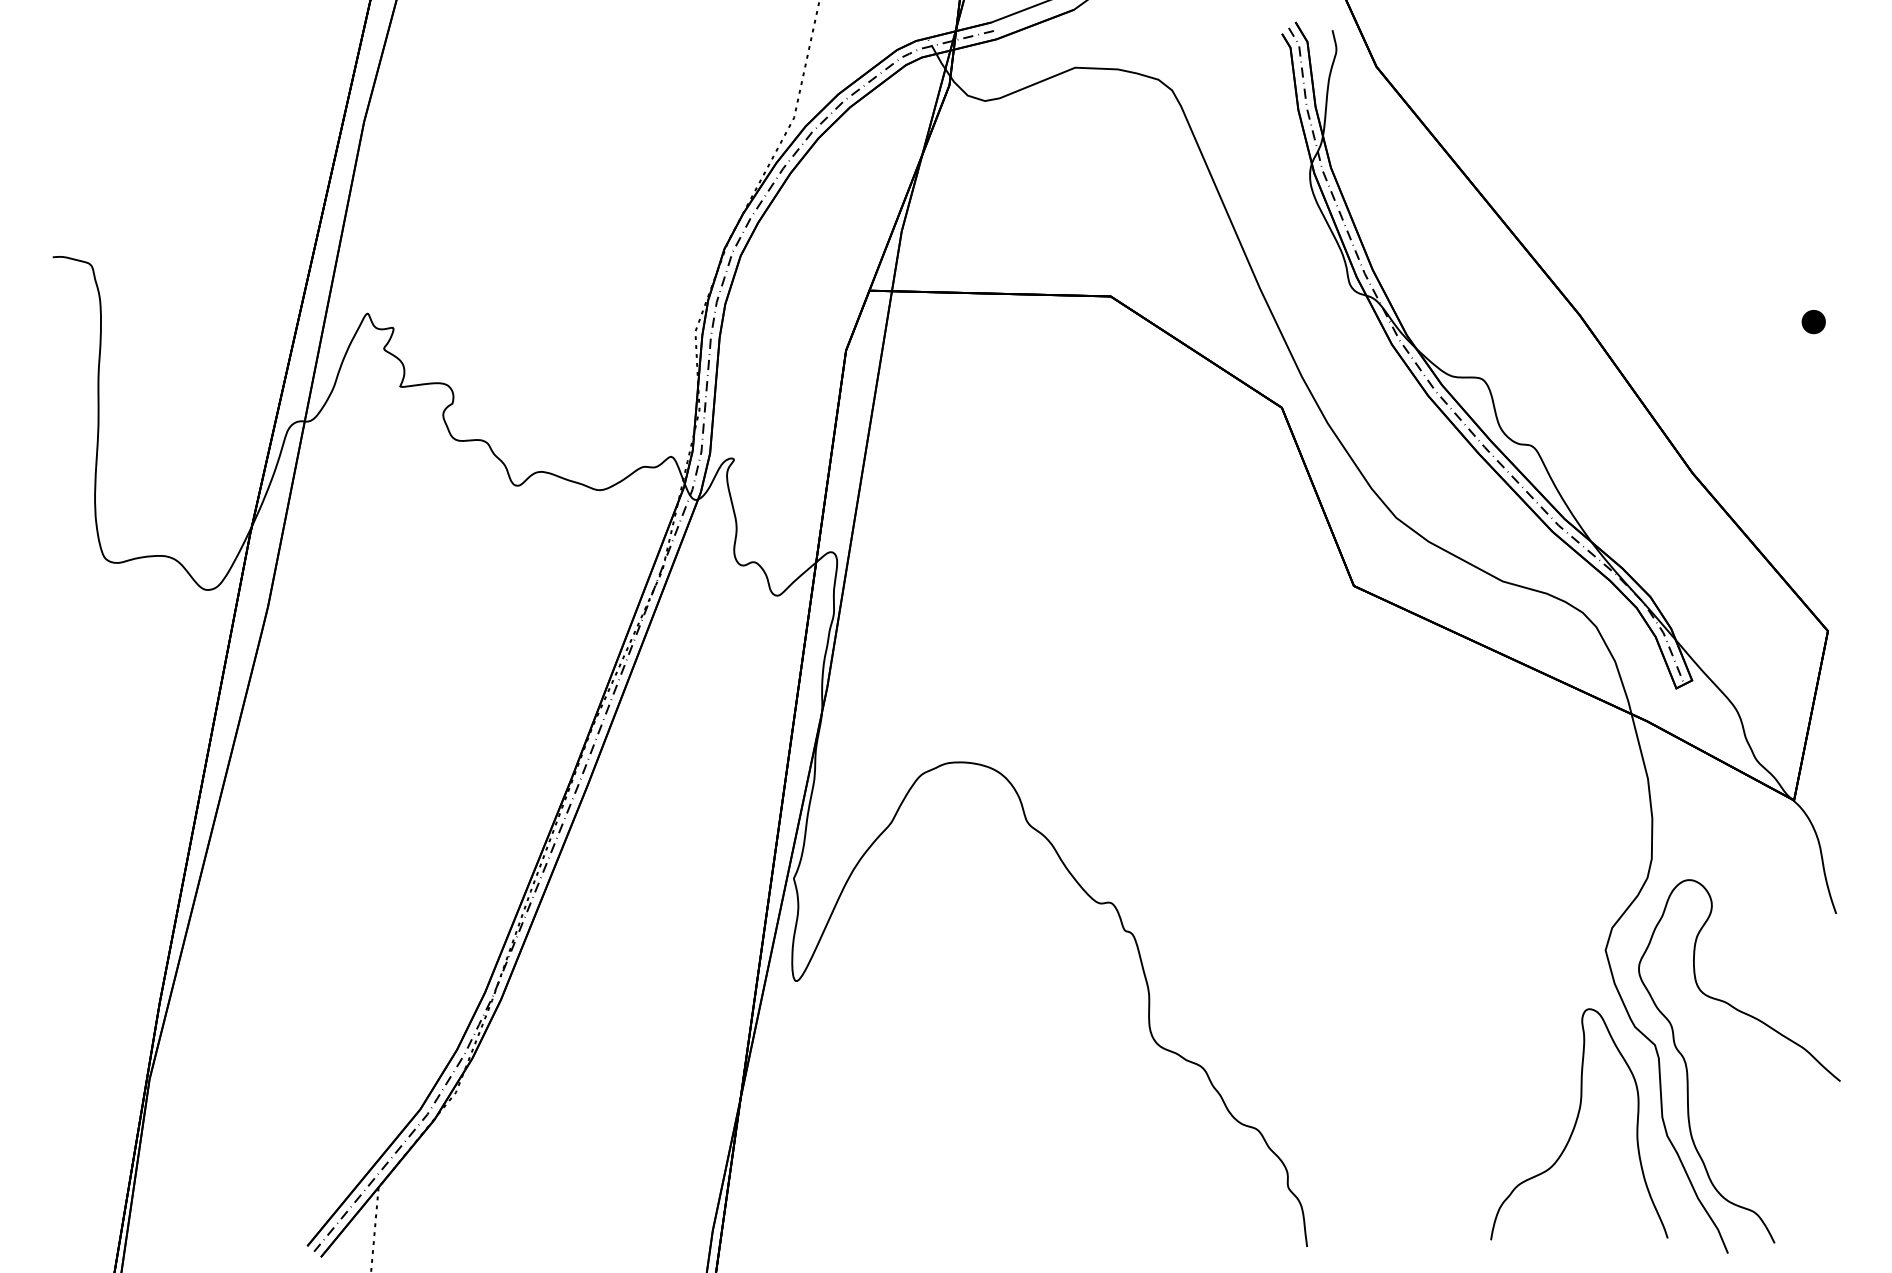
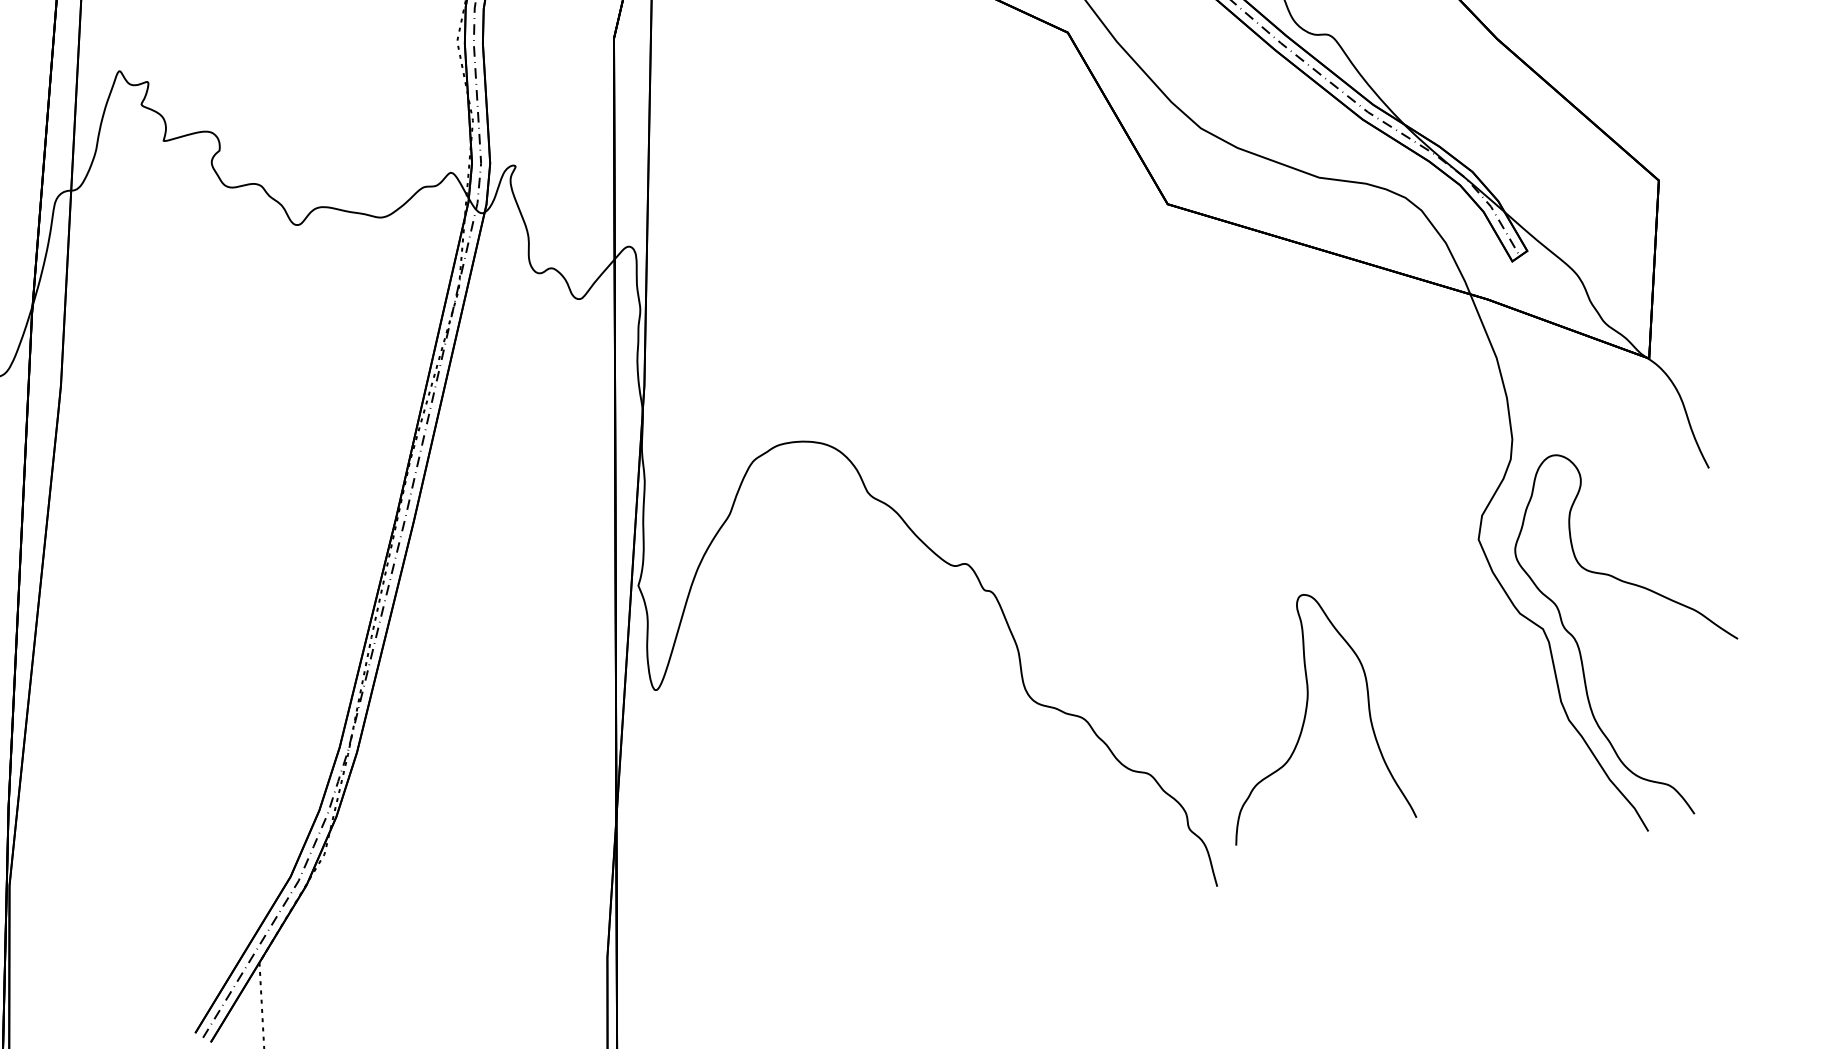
curve: (1576, 1124) -> (1306, 714), moved

